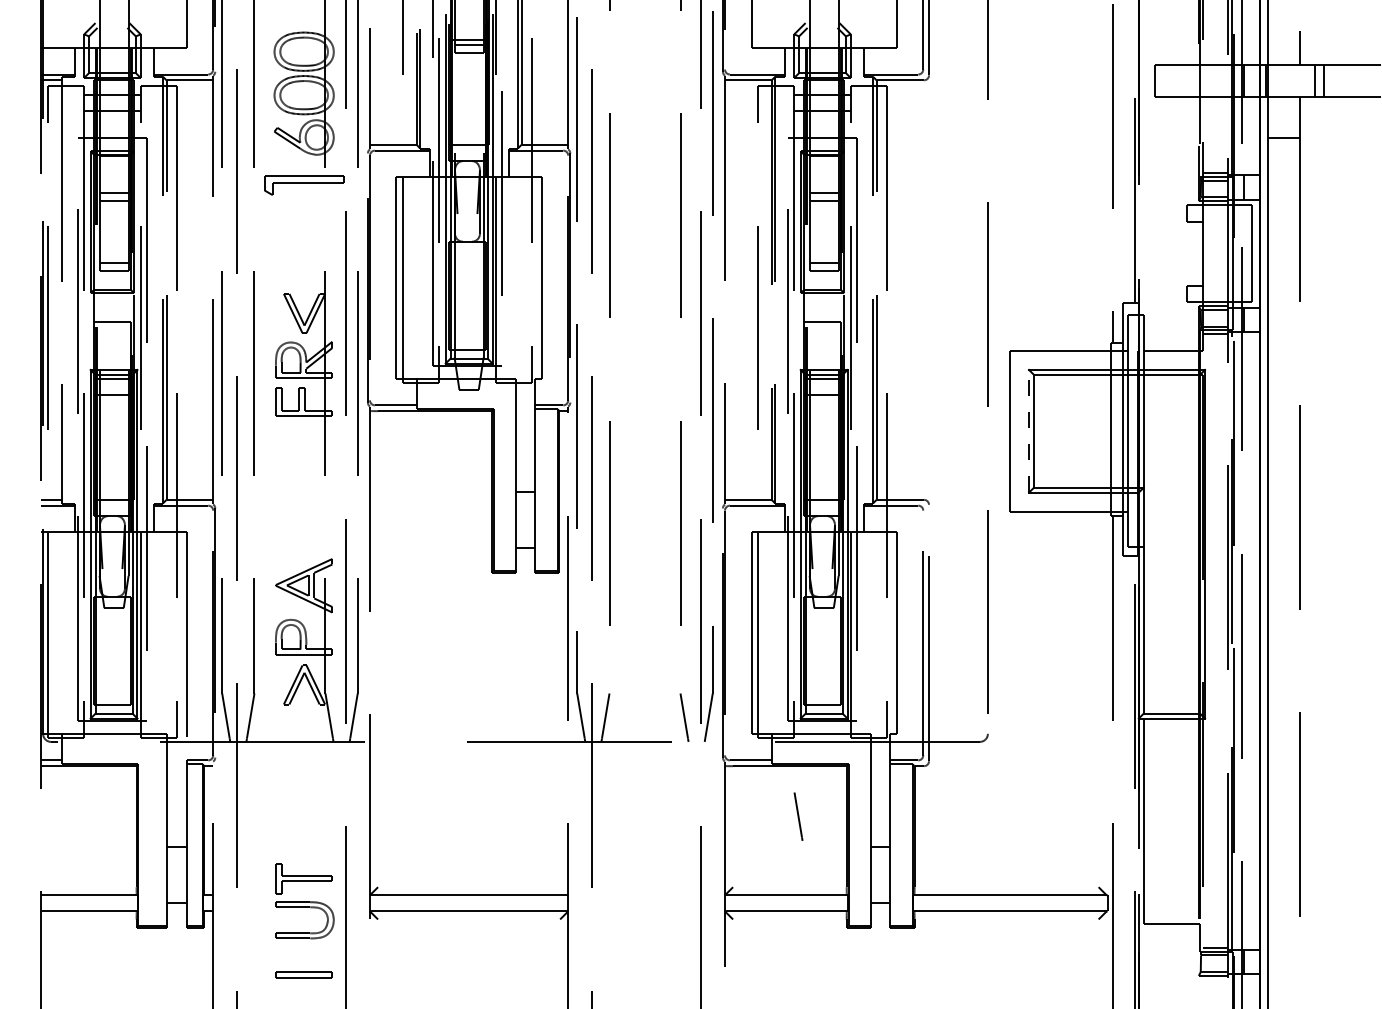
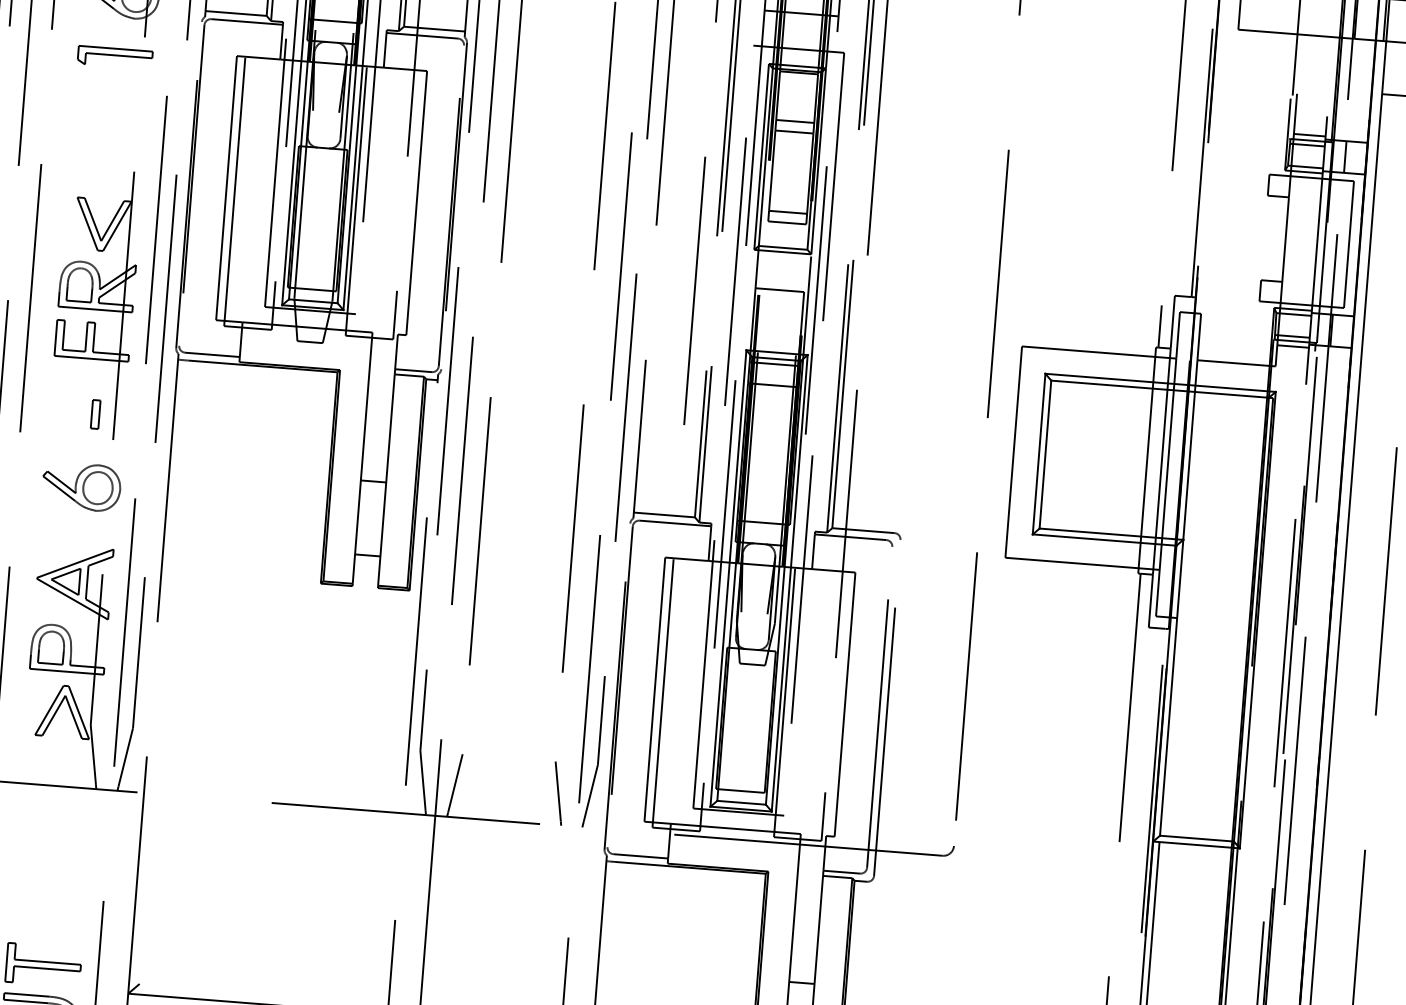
part: (303, 185) -> (114, 57), size x0.71
line: (1029, 430) -> (1039, 453), dashed -> solid
part: (310, 457) -> (95, 414), added
part: (304, 513) -> (81, 487), added
line: (798, 816) -> (697, 934), removed

